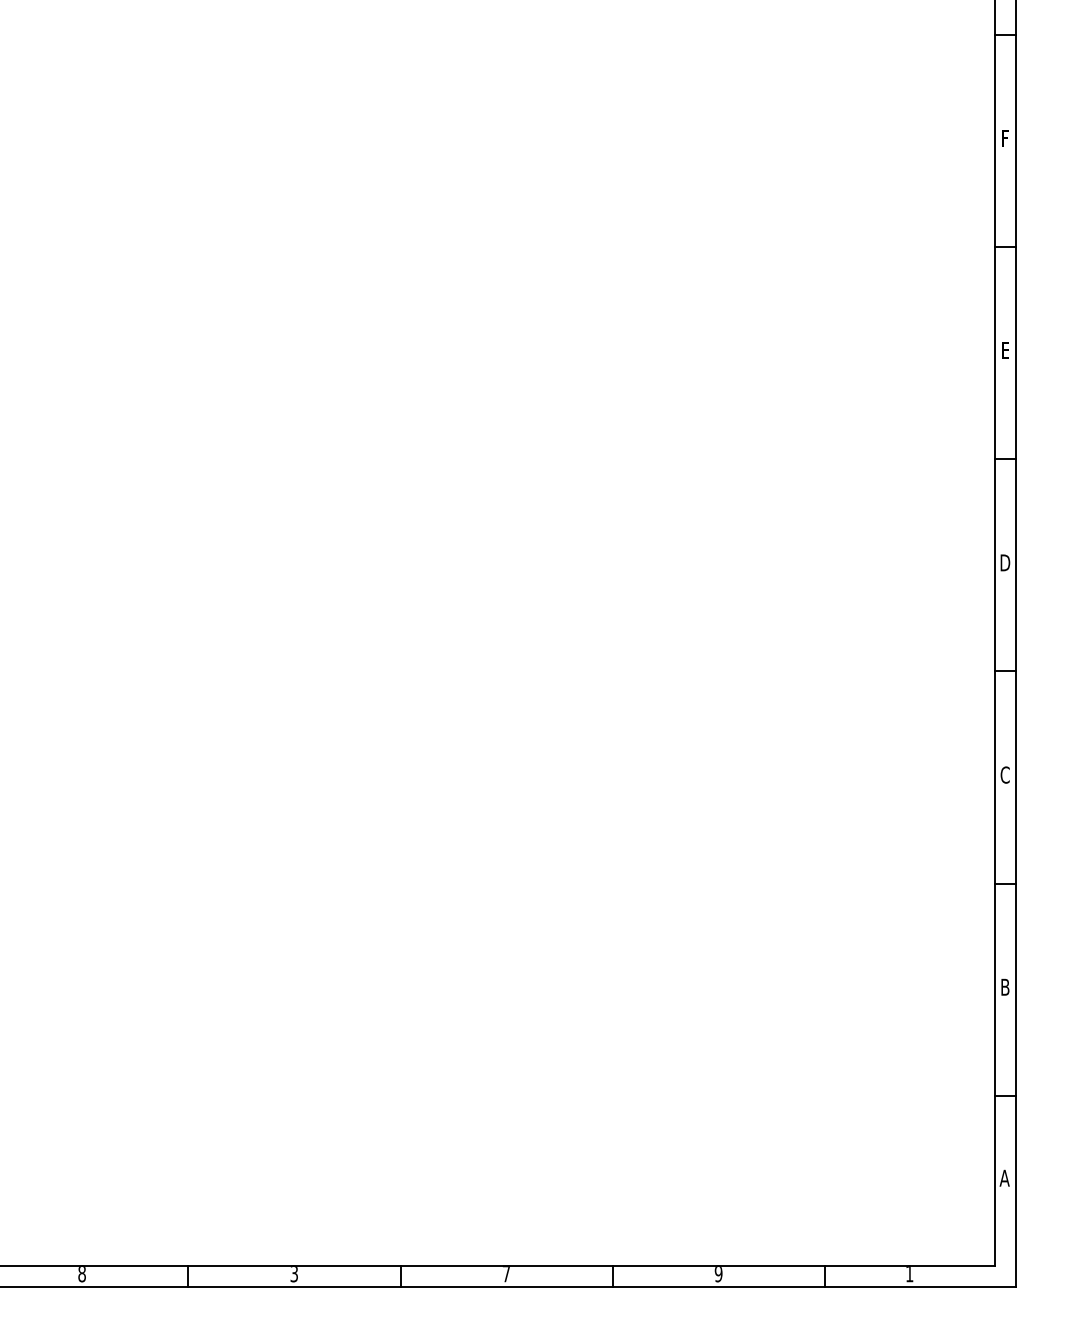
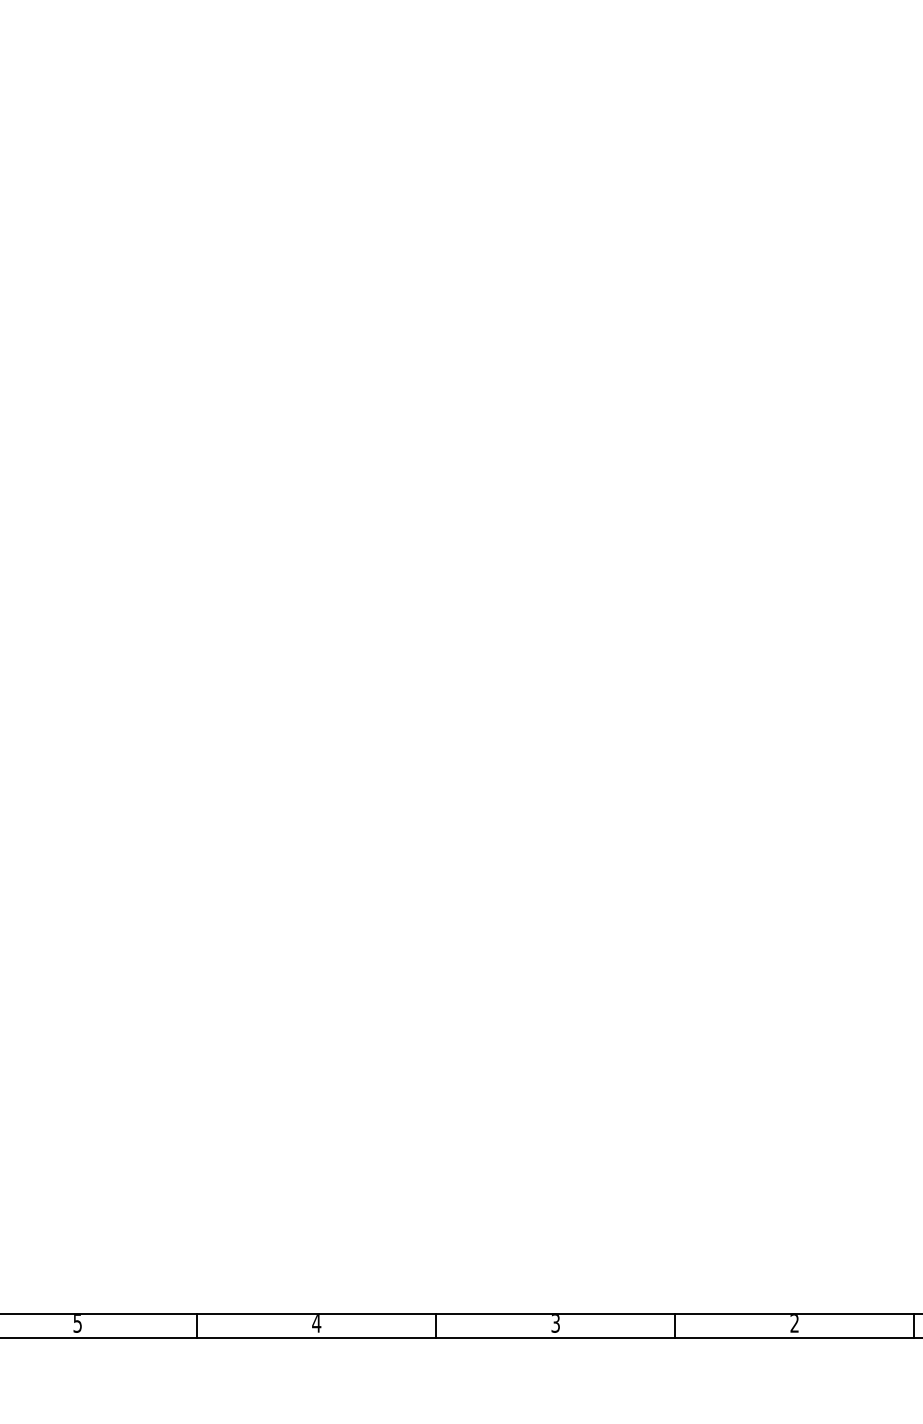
text: (81, 1274) -> (77, 1324), 8 -> 5
text: (294, 1274) -> (316, 1324), 3 -> 4
text: (506, 1274) -> (555, 1324), 7 -> 3
text: (718, 1274) -> (794, 1324), 9 -> 2

